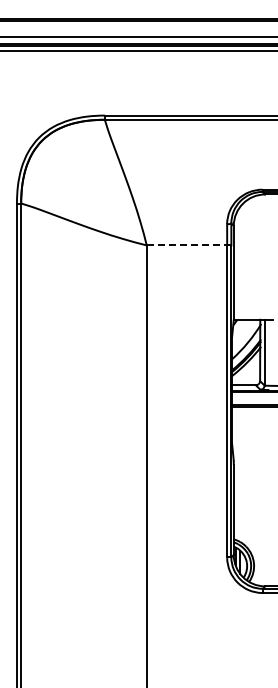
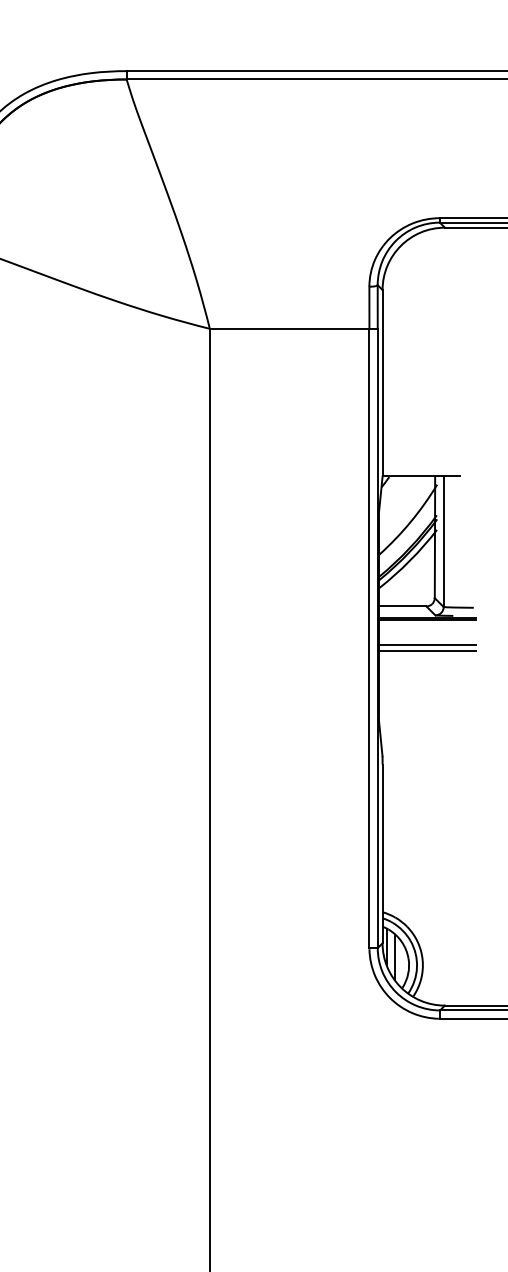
line: (187, 245) -> (290, 328), dashed -> solid

